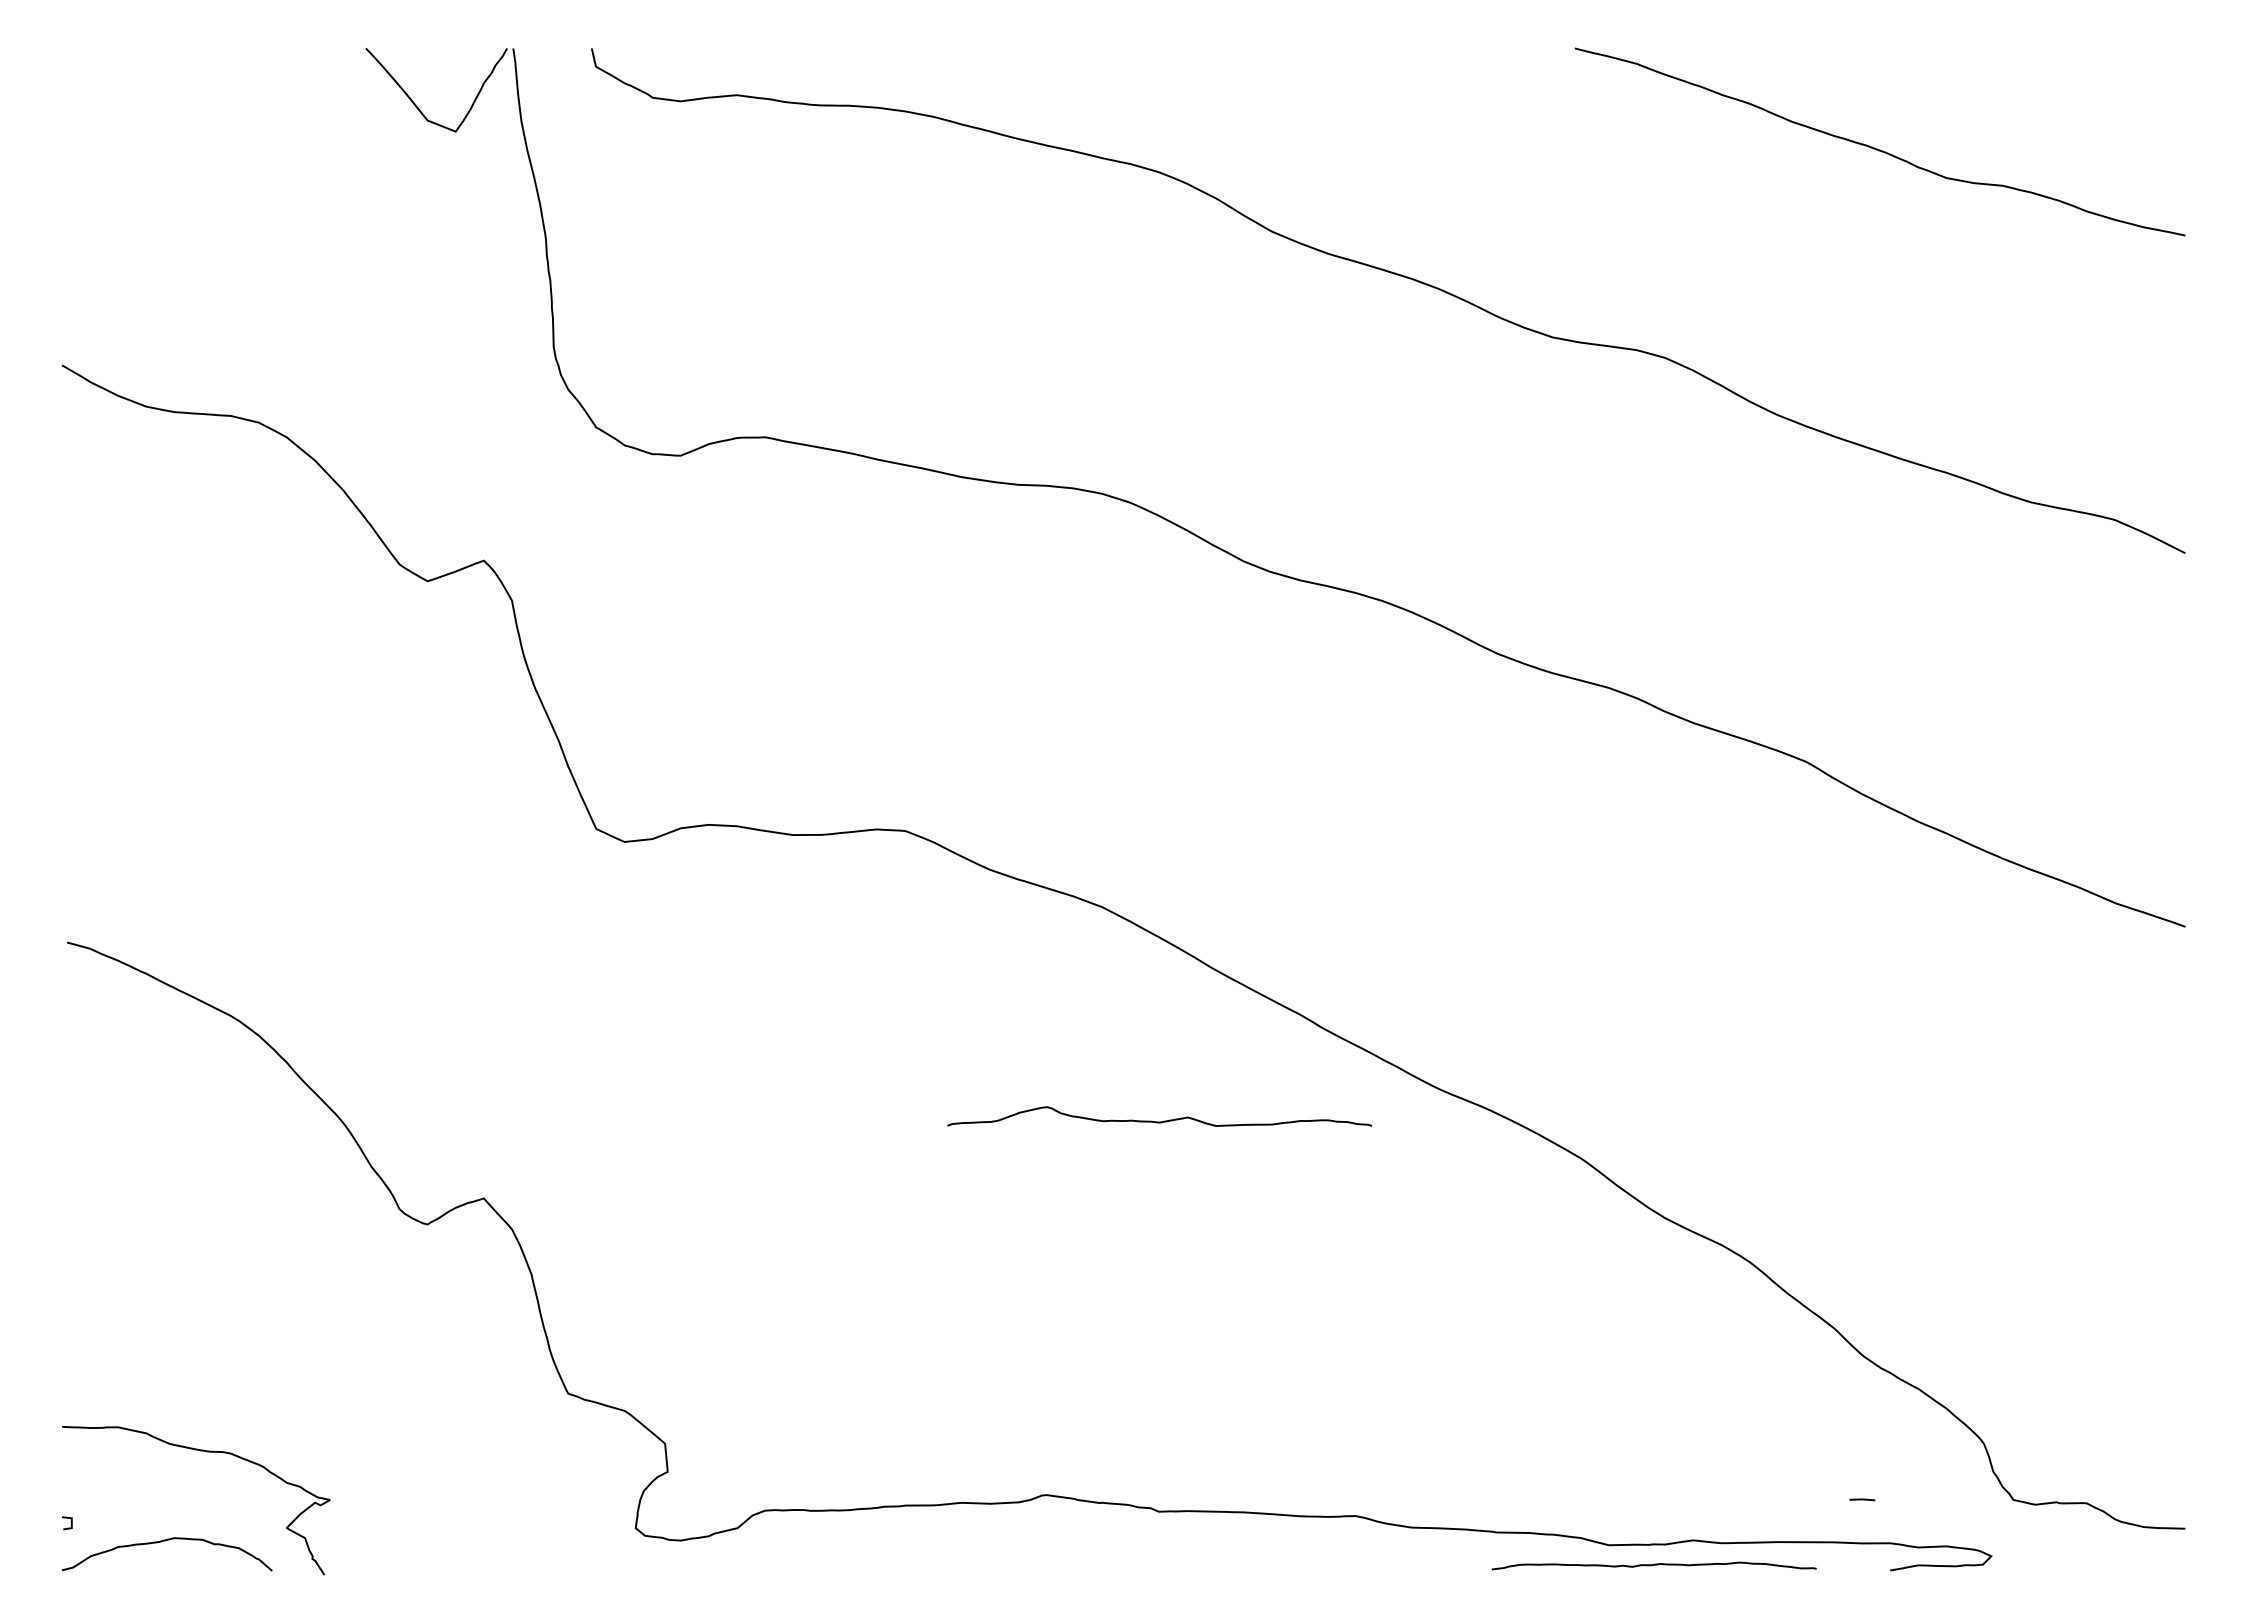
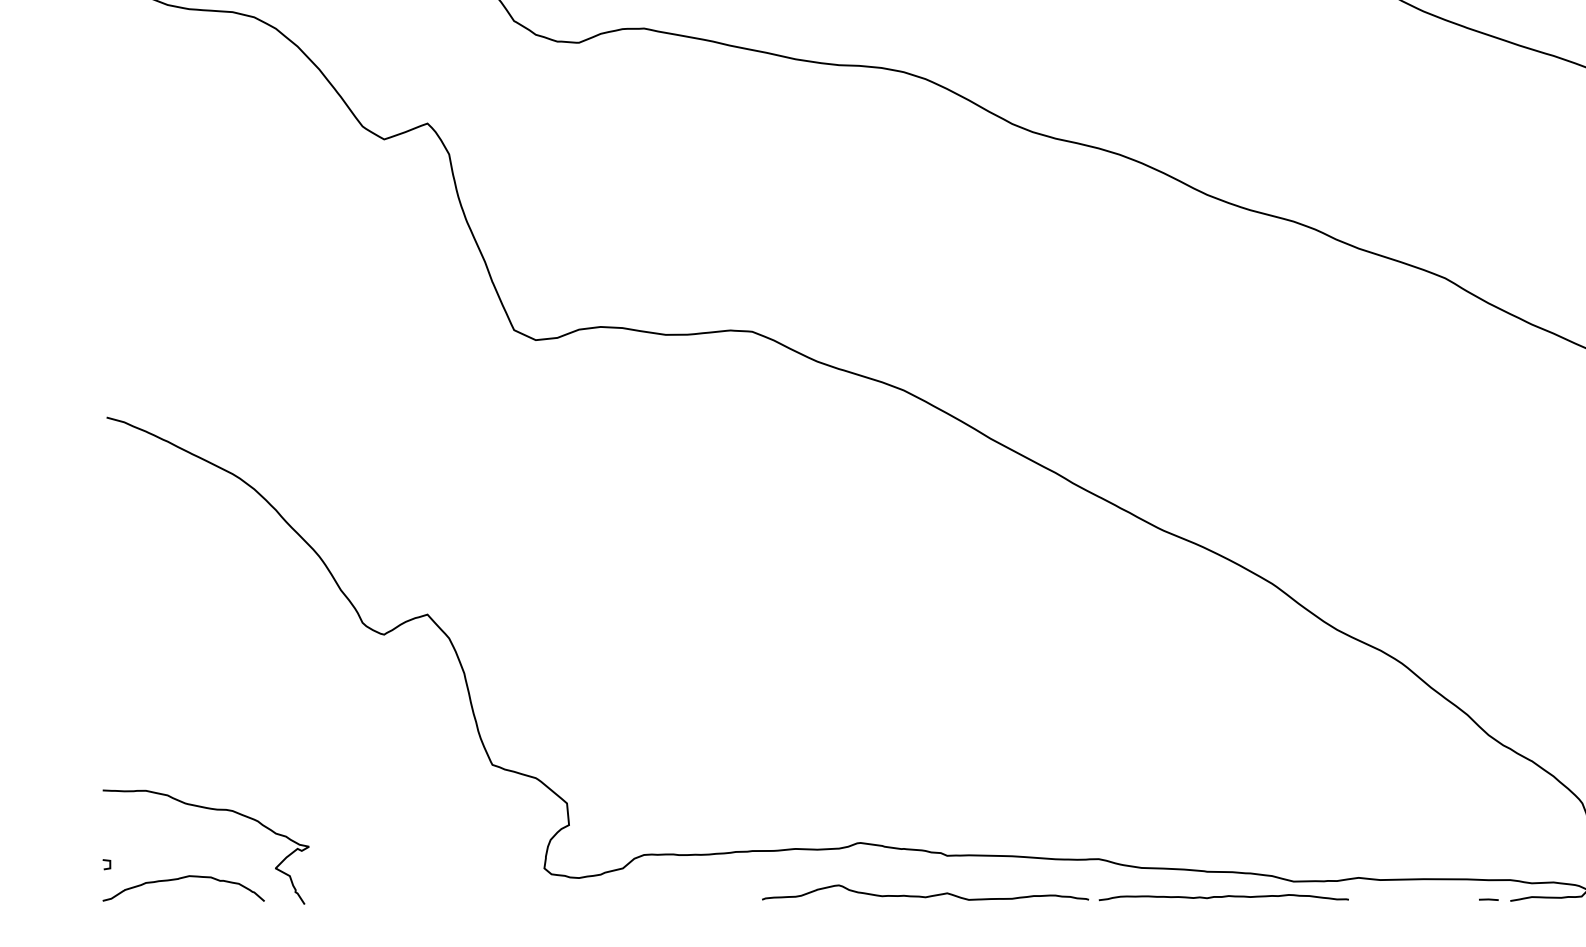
curve: (1159, 1121) -> (925, 896), moved
line: (1862, 1499) -> (1488, 899), moved
curve: (1653, 1565) -> (1223, 897), moved

